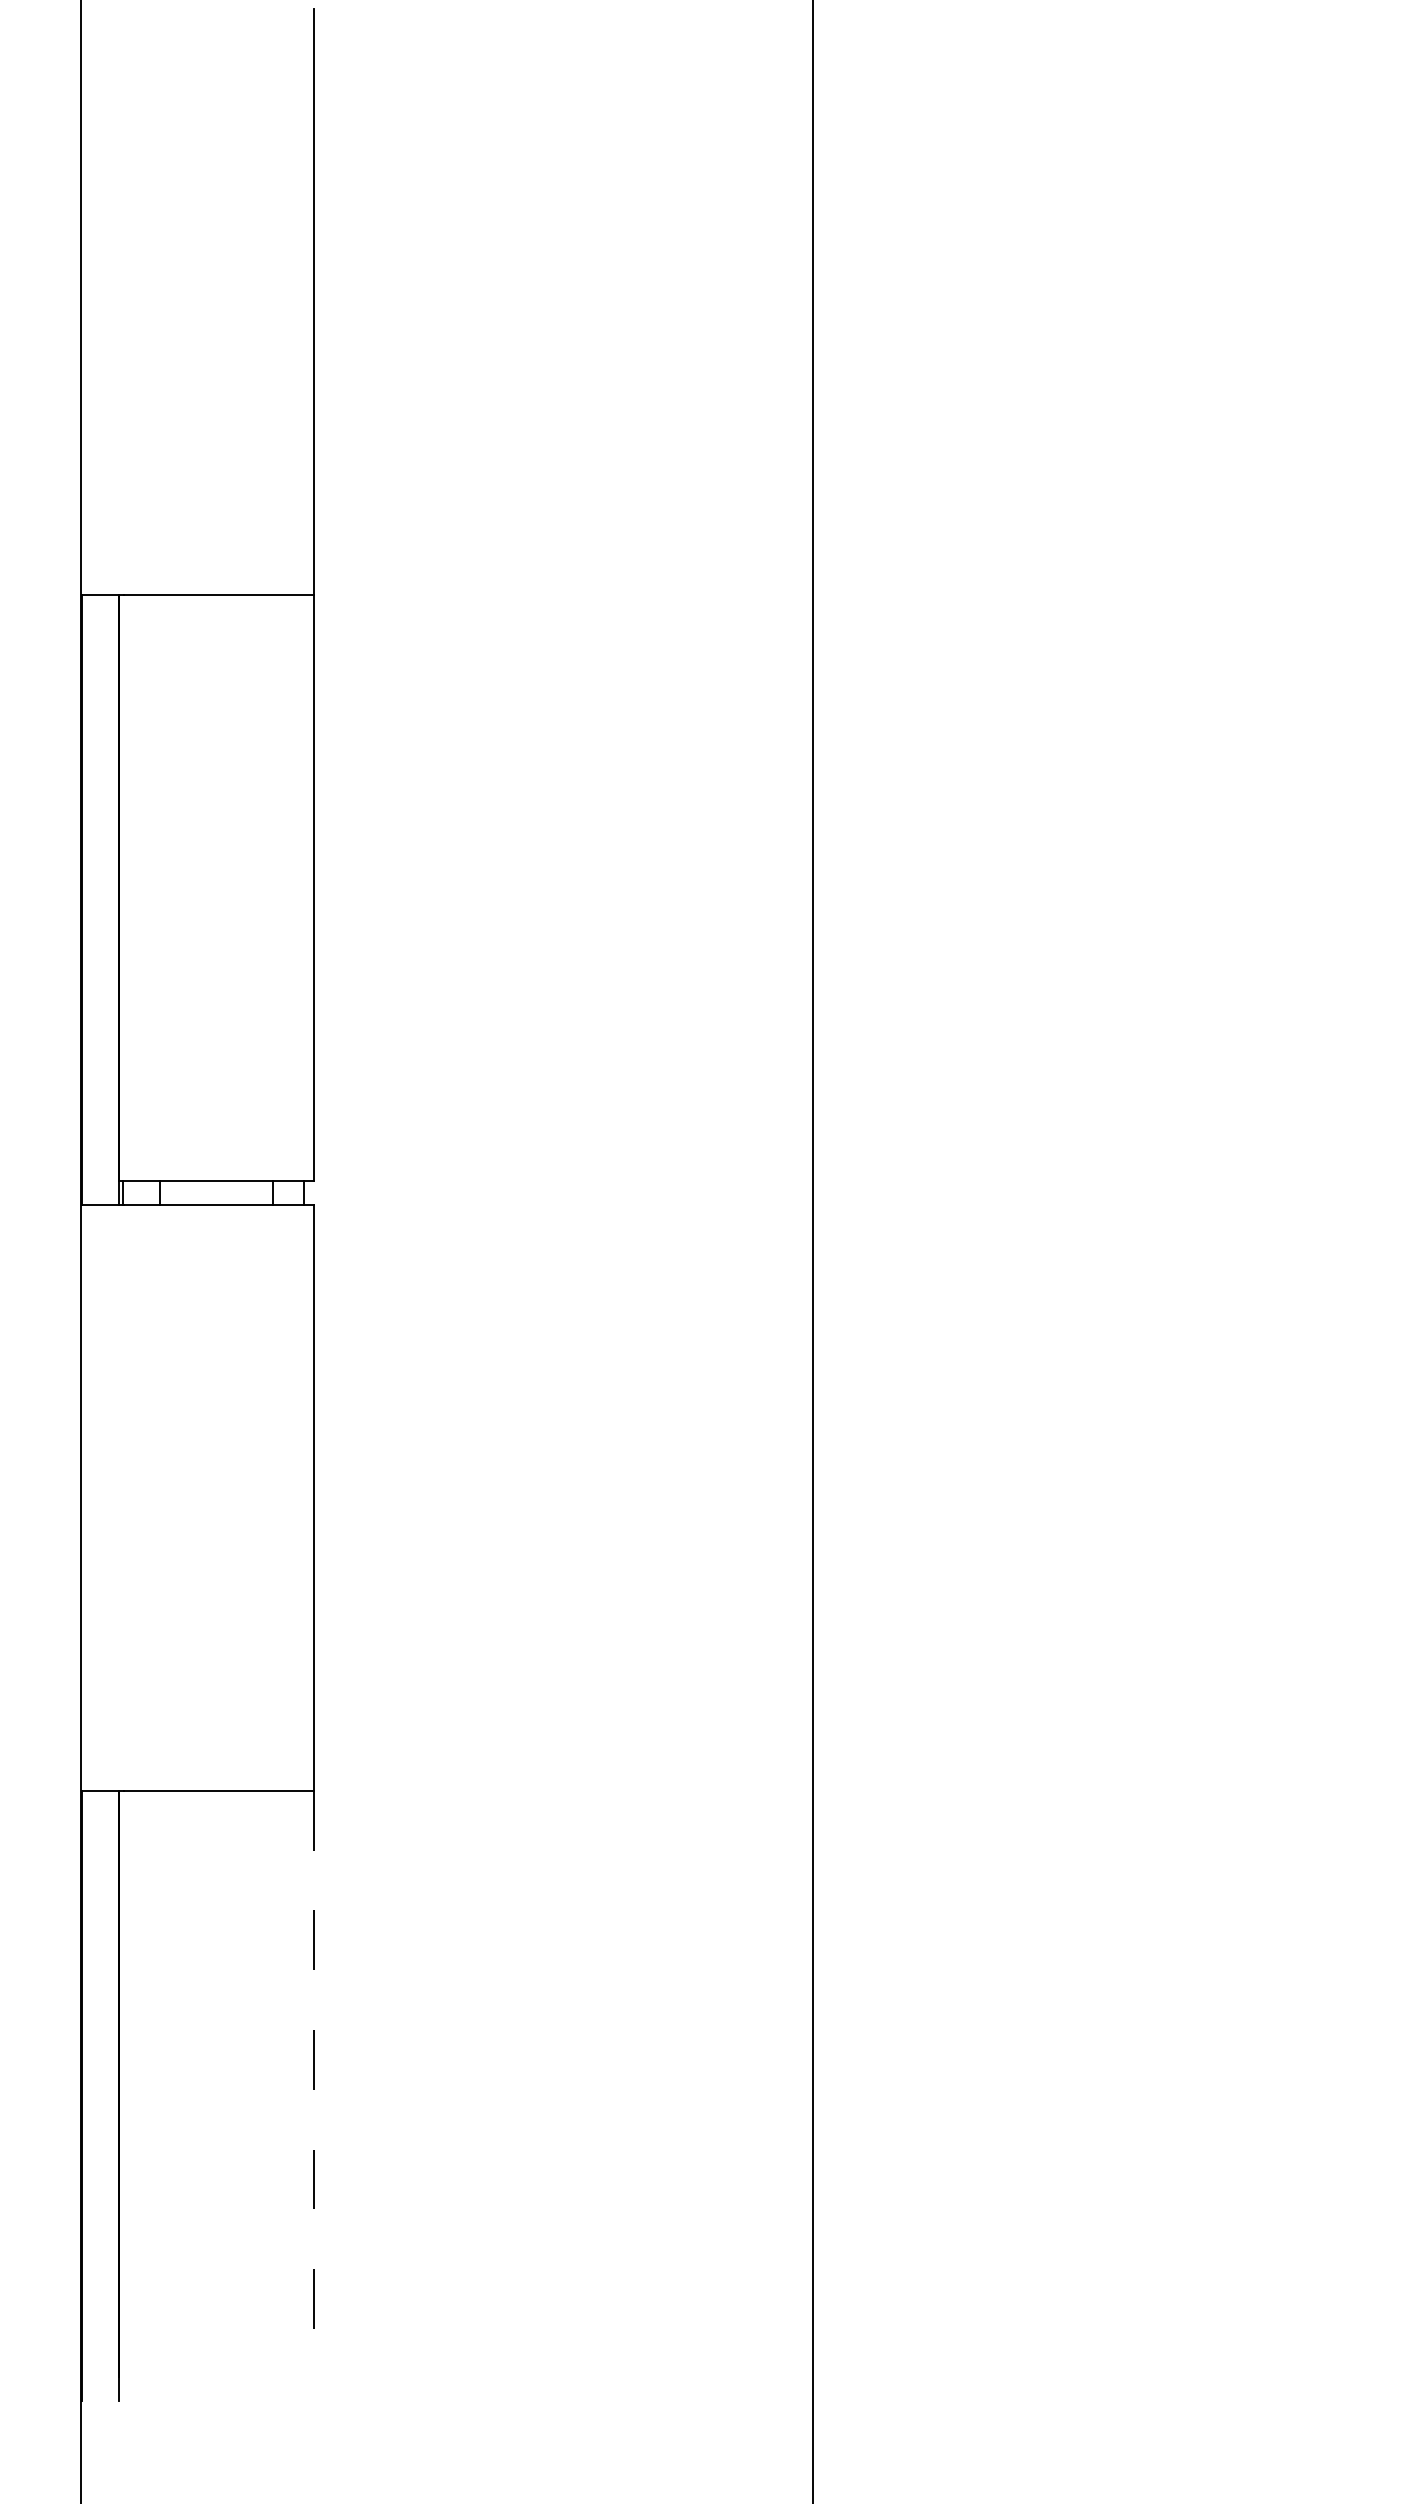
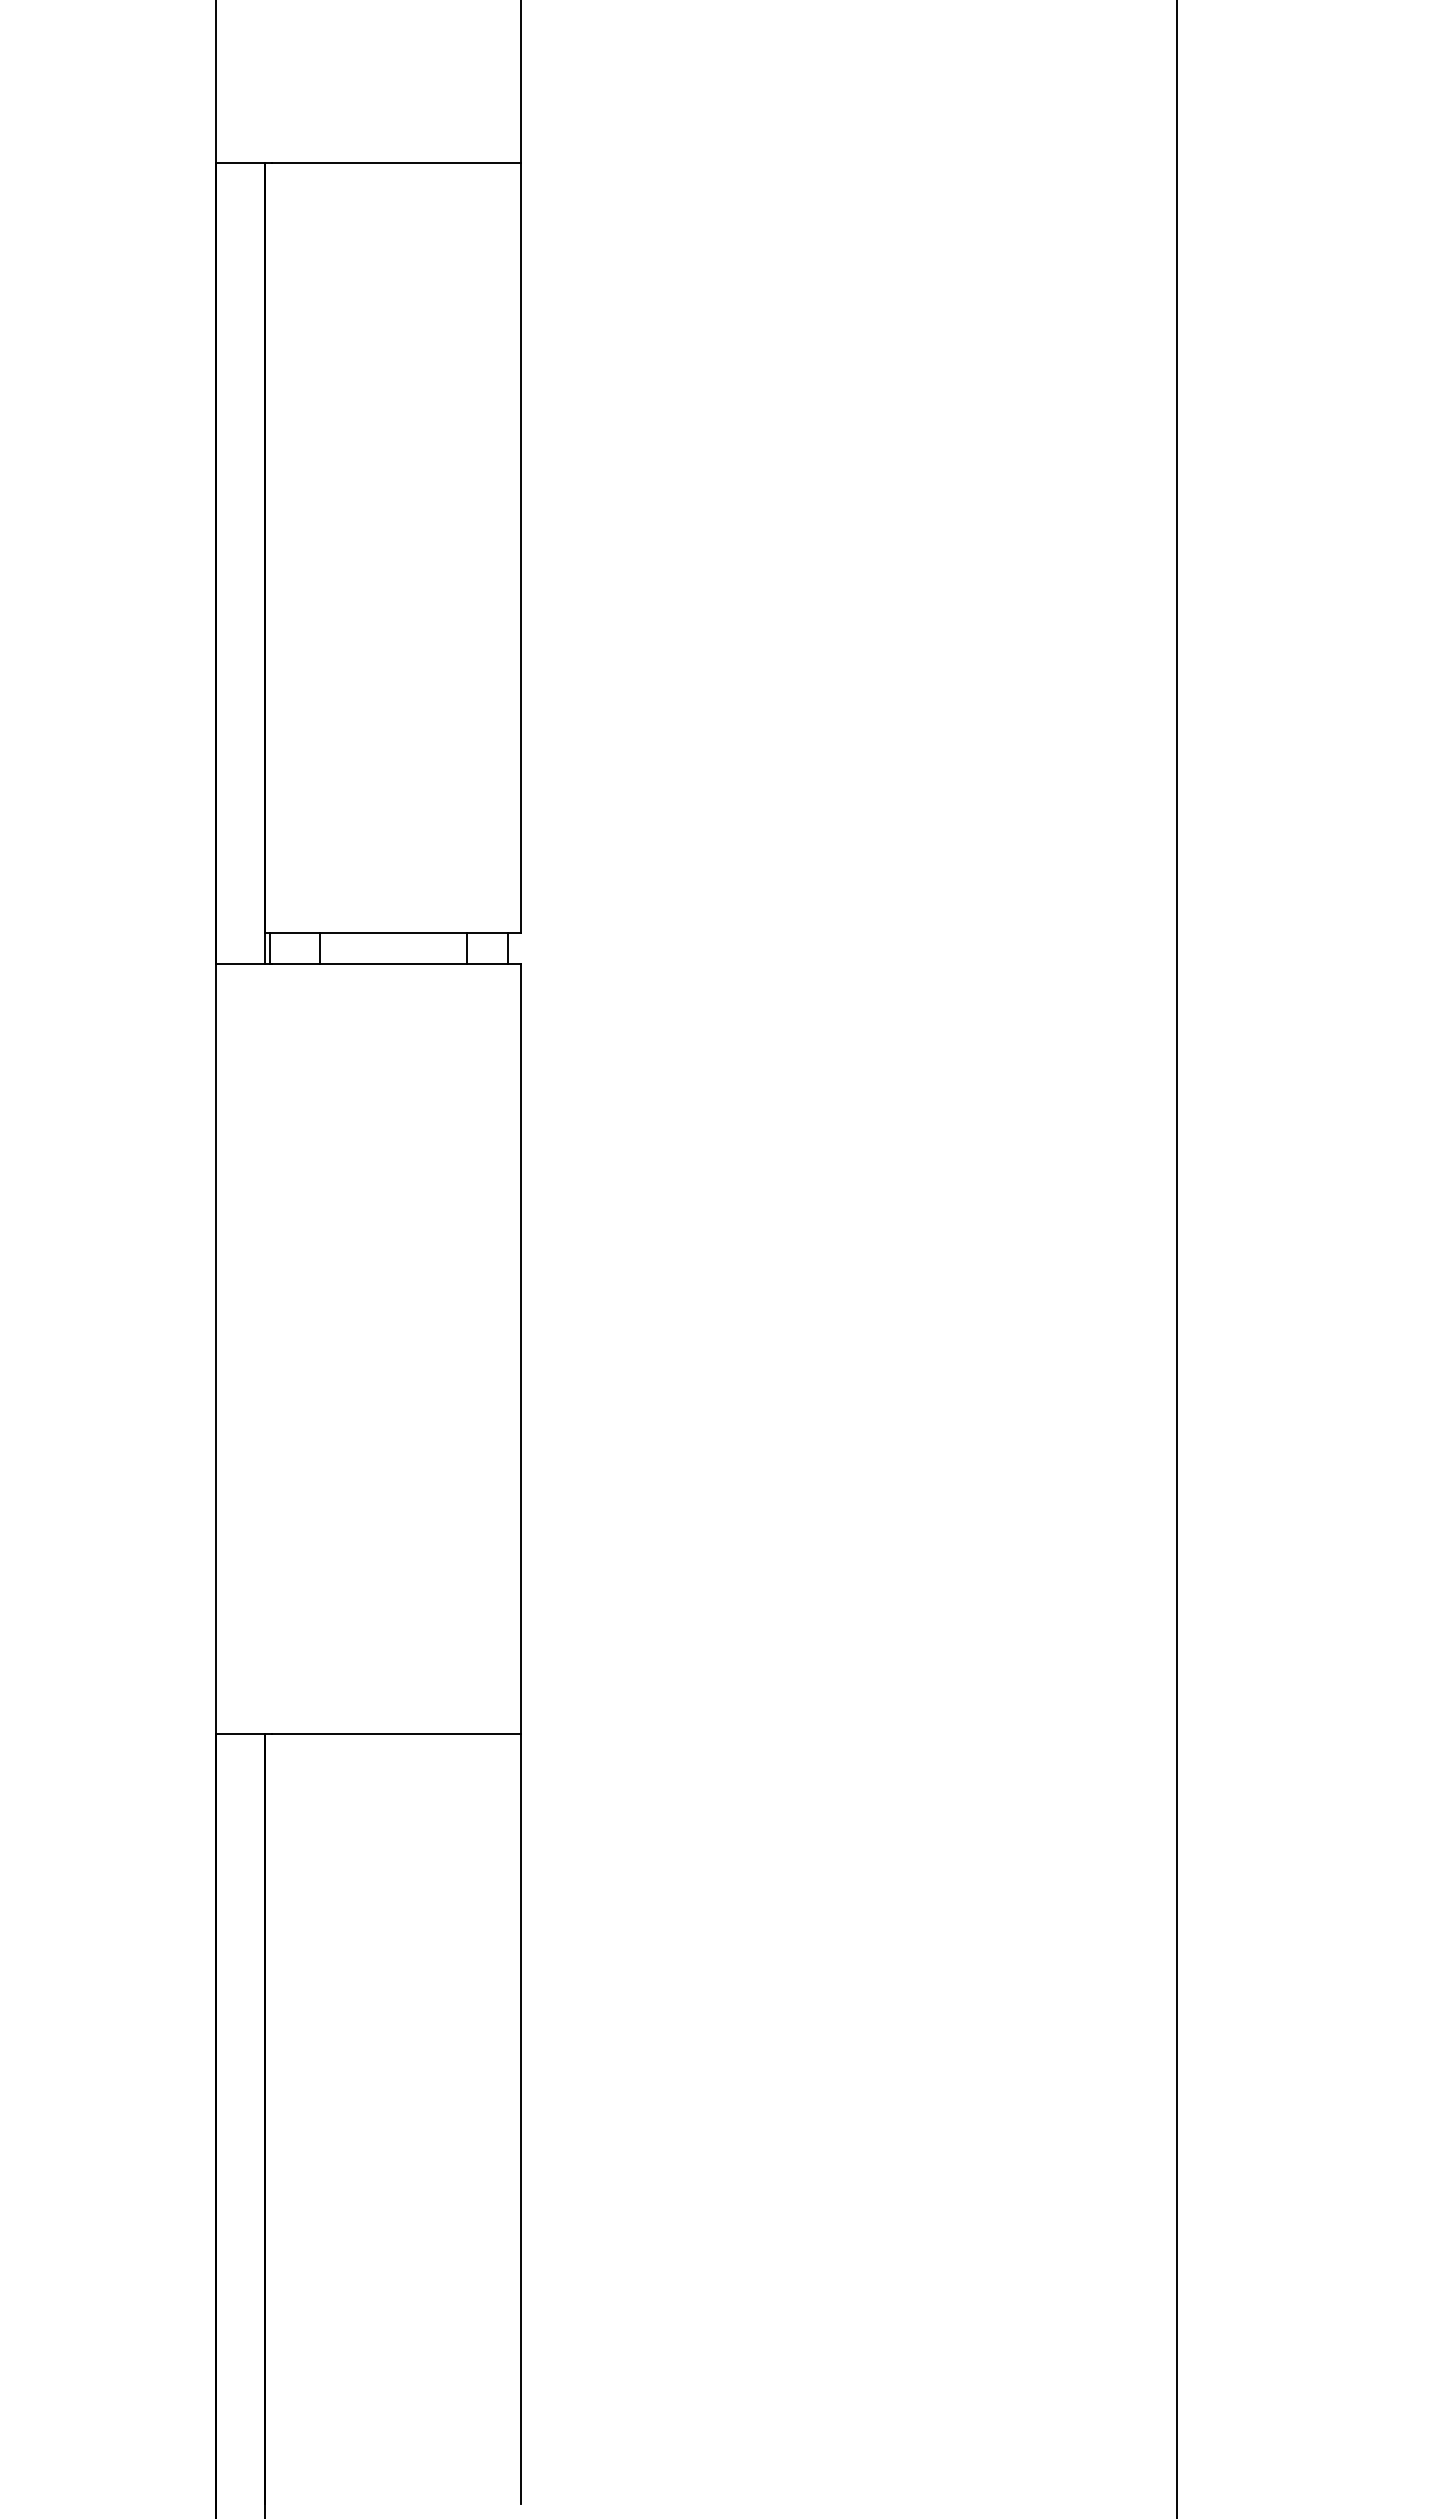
line: (313, 2083) -> (520, 2118), dashed -> solid

